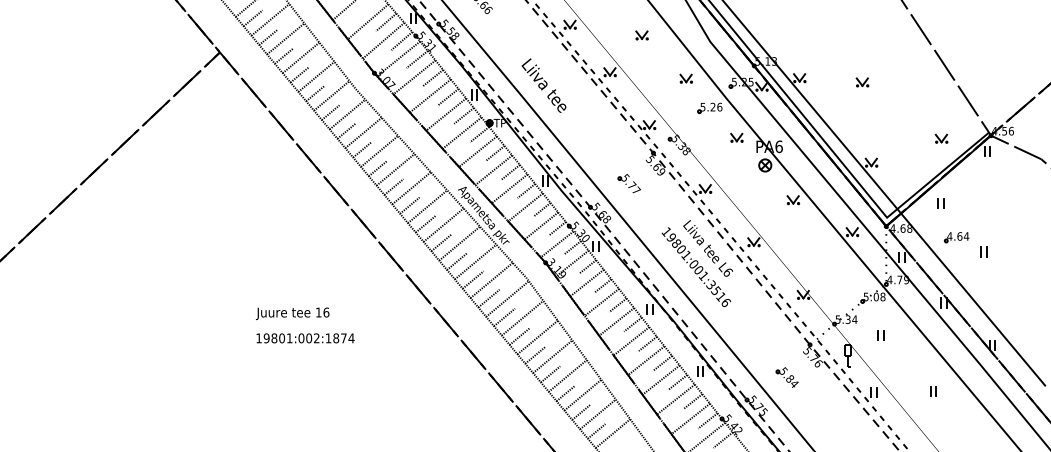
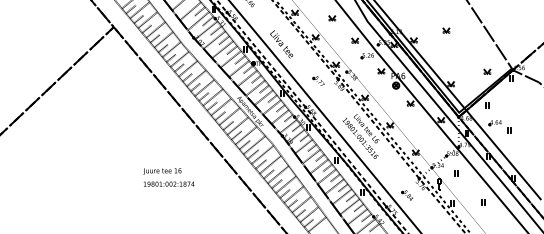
part: (862, 82) -> (446, 30), moved
part: (628, 182) -> (318, 80), moved
text: (304, 325) -> (168, 177), moved

